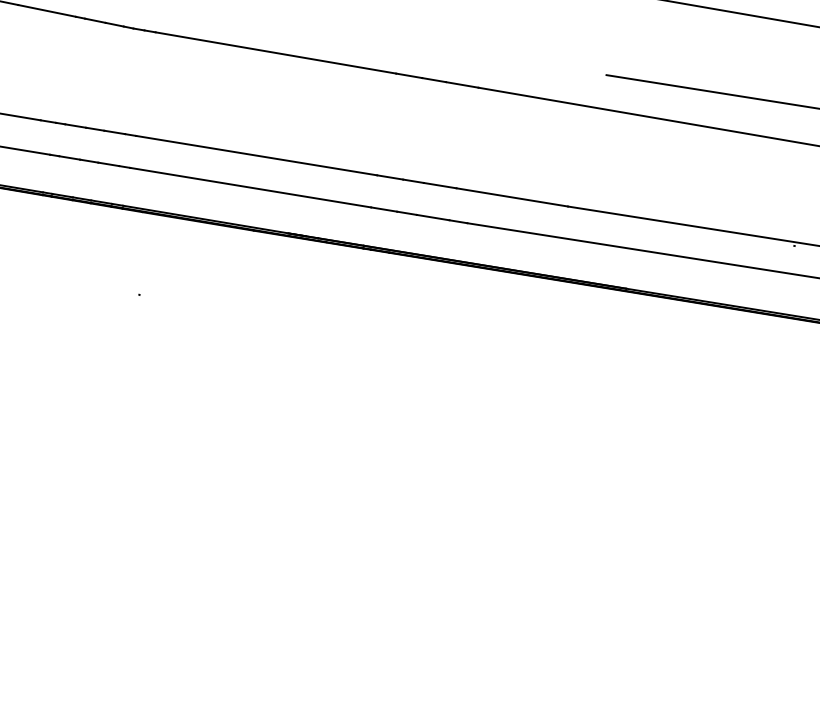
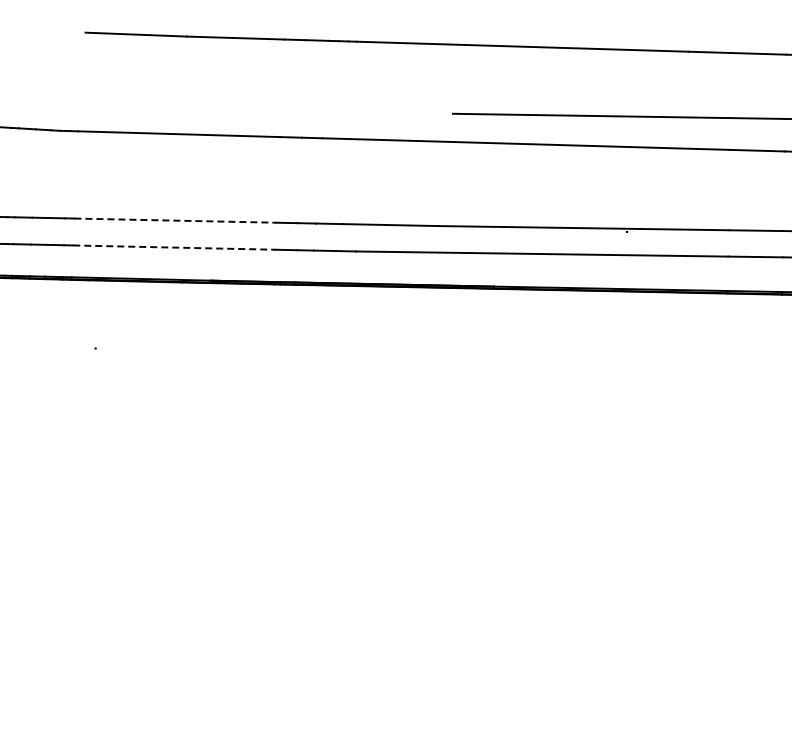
line: (257, 155) -> (176, 220), solid -> dashed
line: (250, 187) -> (174, 247), solid -> dashed

